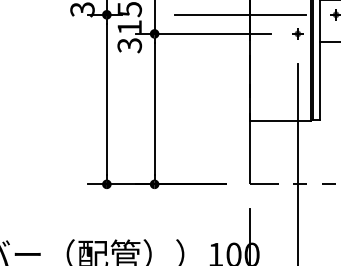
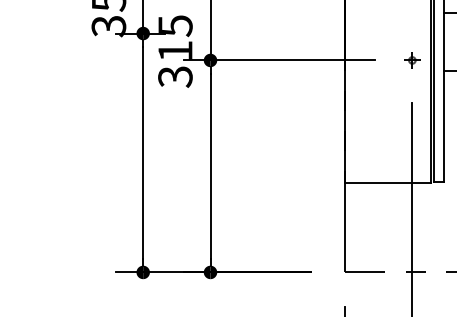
line: (240, 14) -> (331, 33), removed

